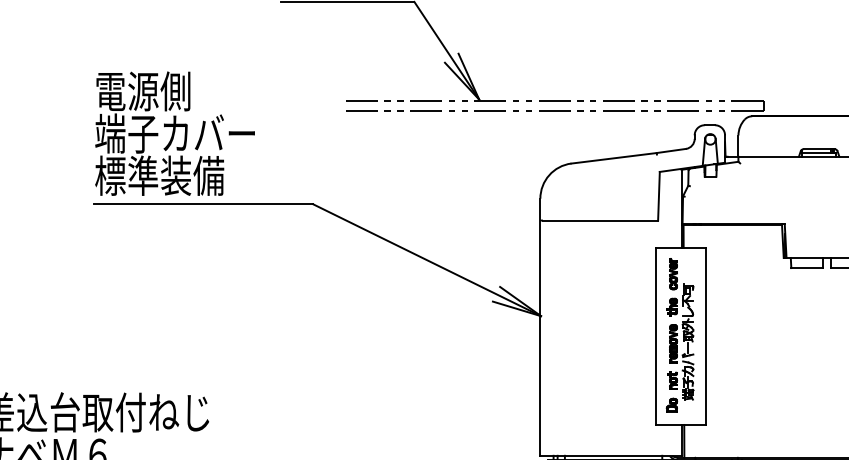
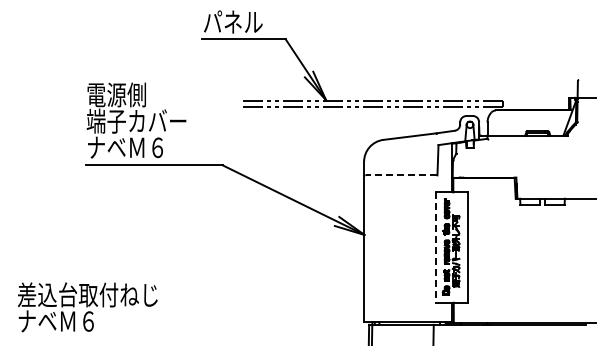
text: (159, 175) -> (126, 147), 標準装備 -> ナベＭ６
line: (600, 220) -> (401, 175), solid -> dashed
line: (654, 337) -> (435, 248), solid -> dashed

